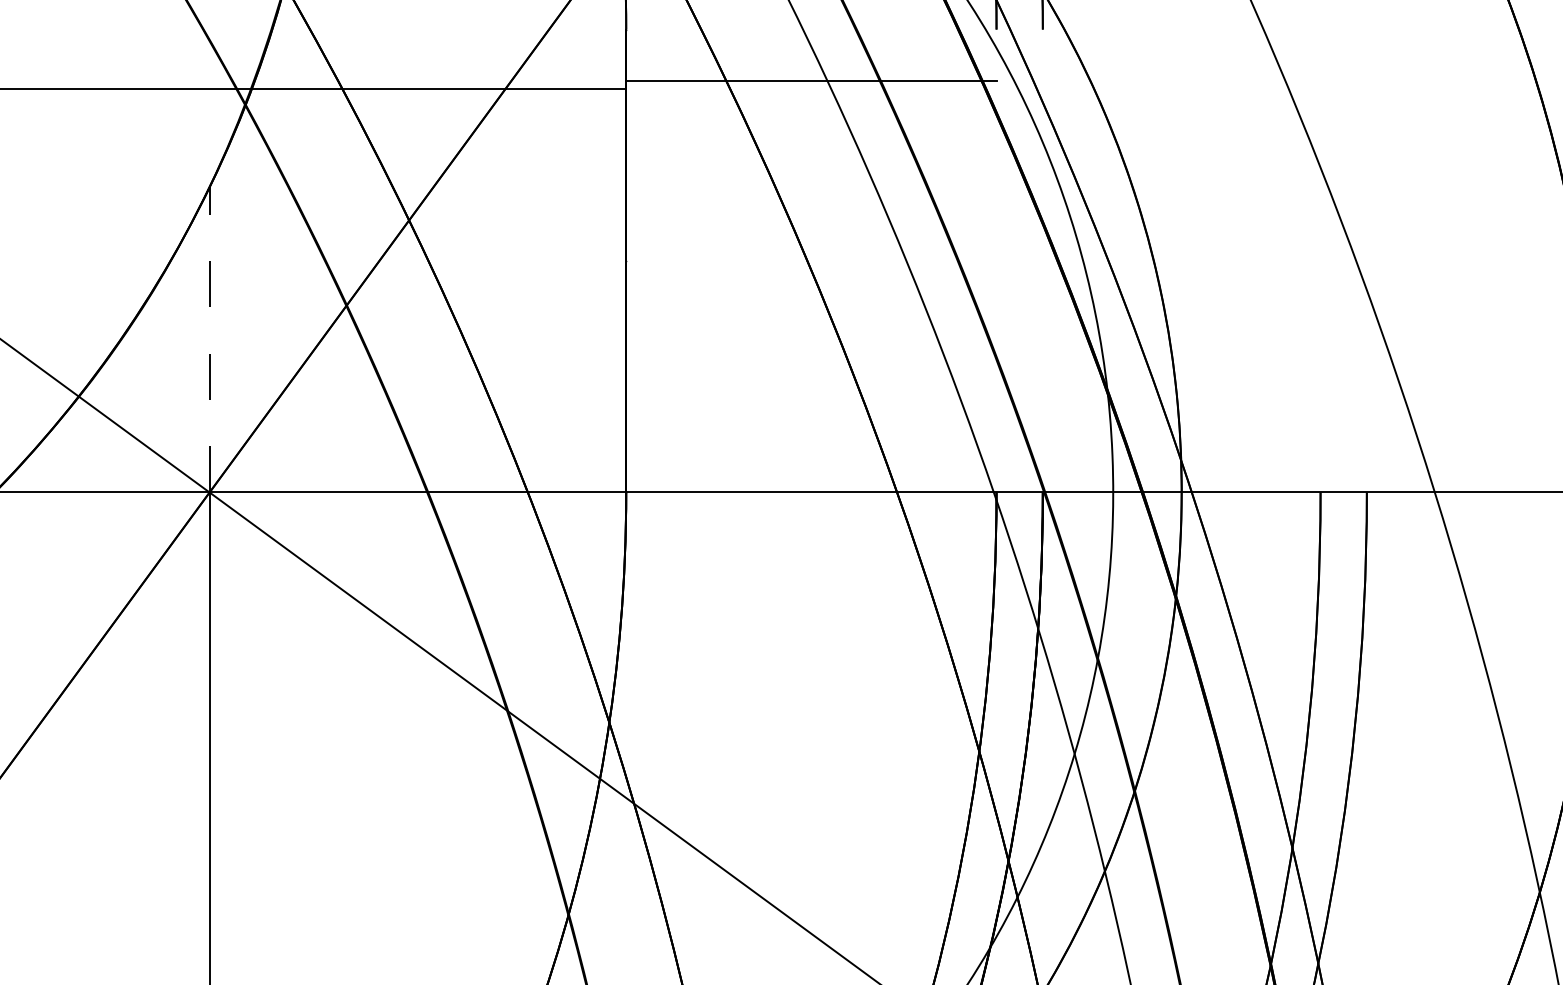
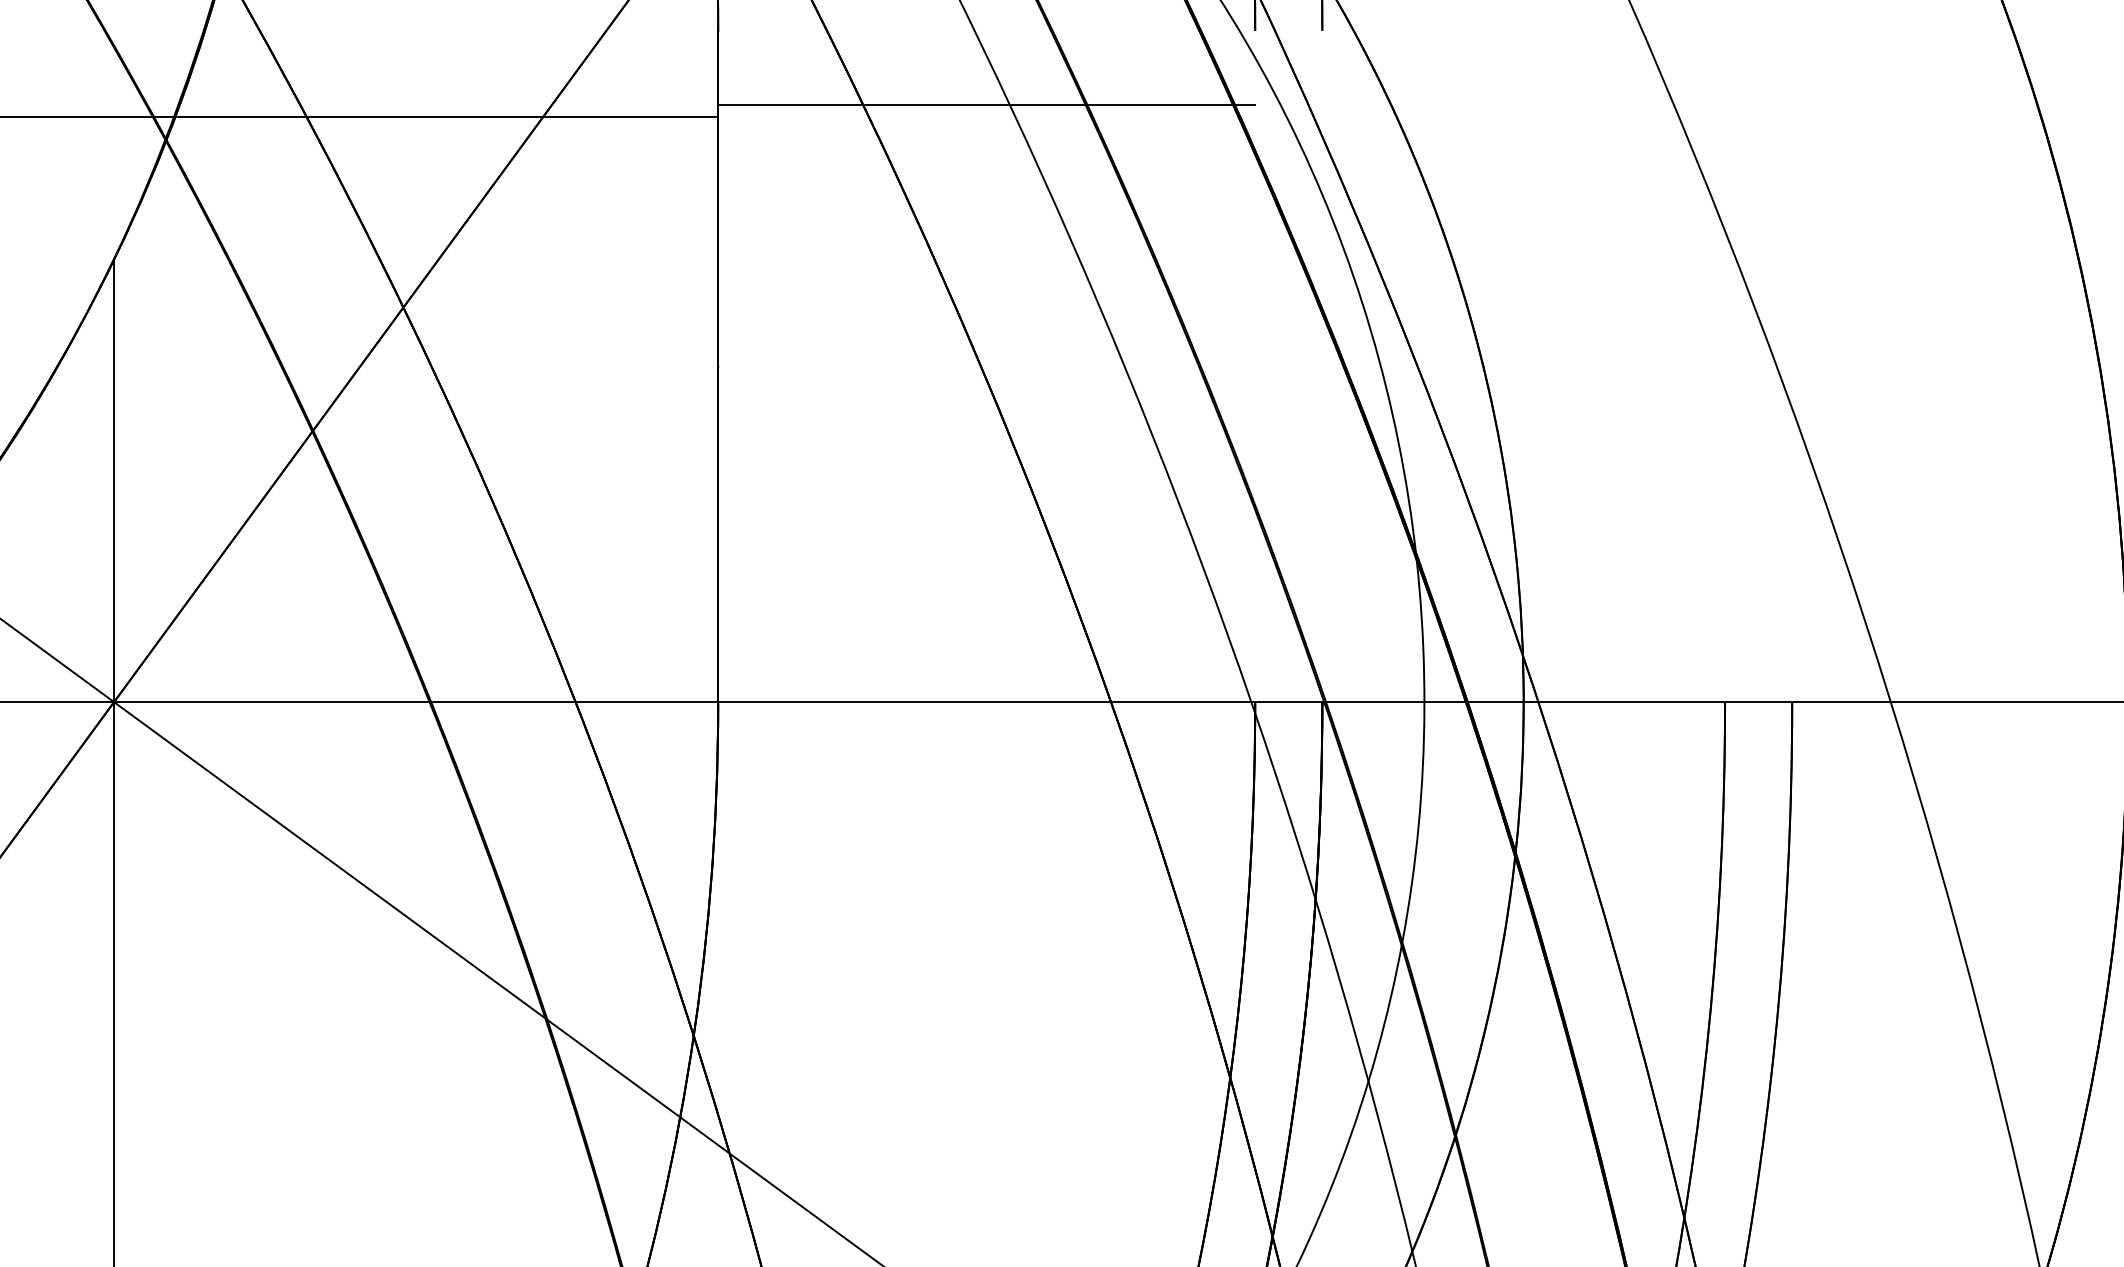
line: (209, 339) -> (113, 480), dashed -> solid

